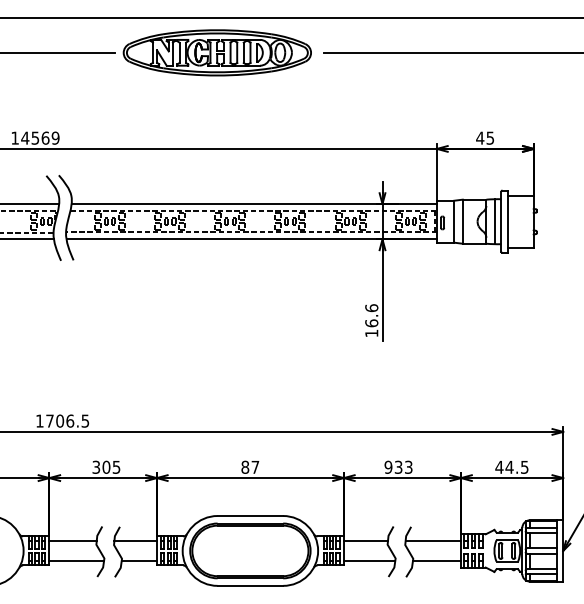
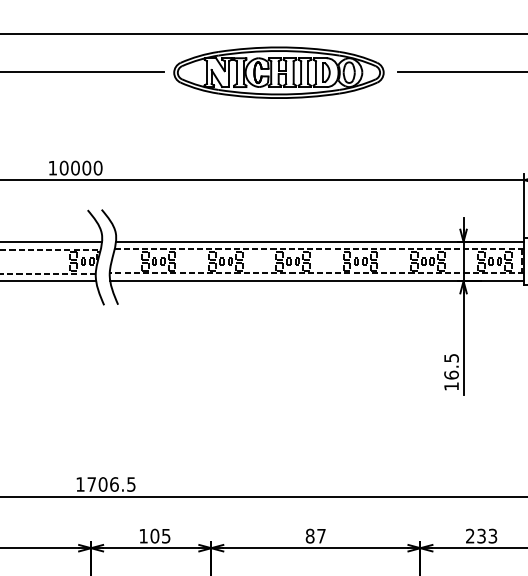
text: (40, 137) -> (81, 167), 14569 -> 10000
text: (371, 308) -> (451, 358), 16.6 -> 16.5
text: (96, 466) -> (143, 535), 305 -> 105
text: (388, 467) -> (470, 536), 933 -> 233

